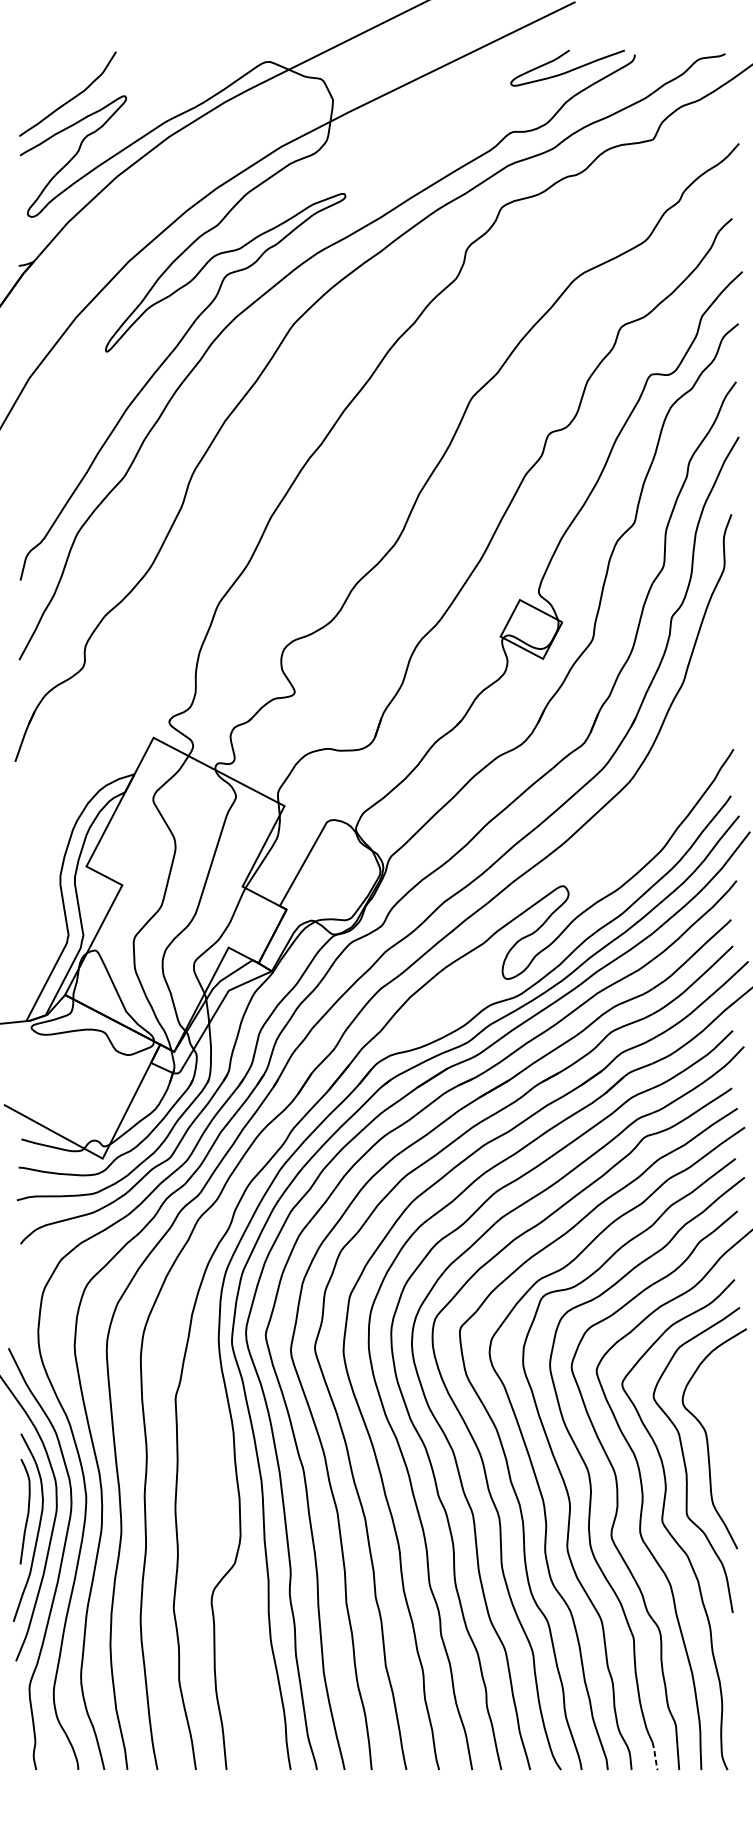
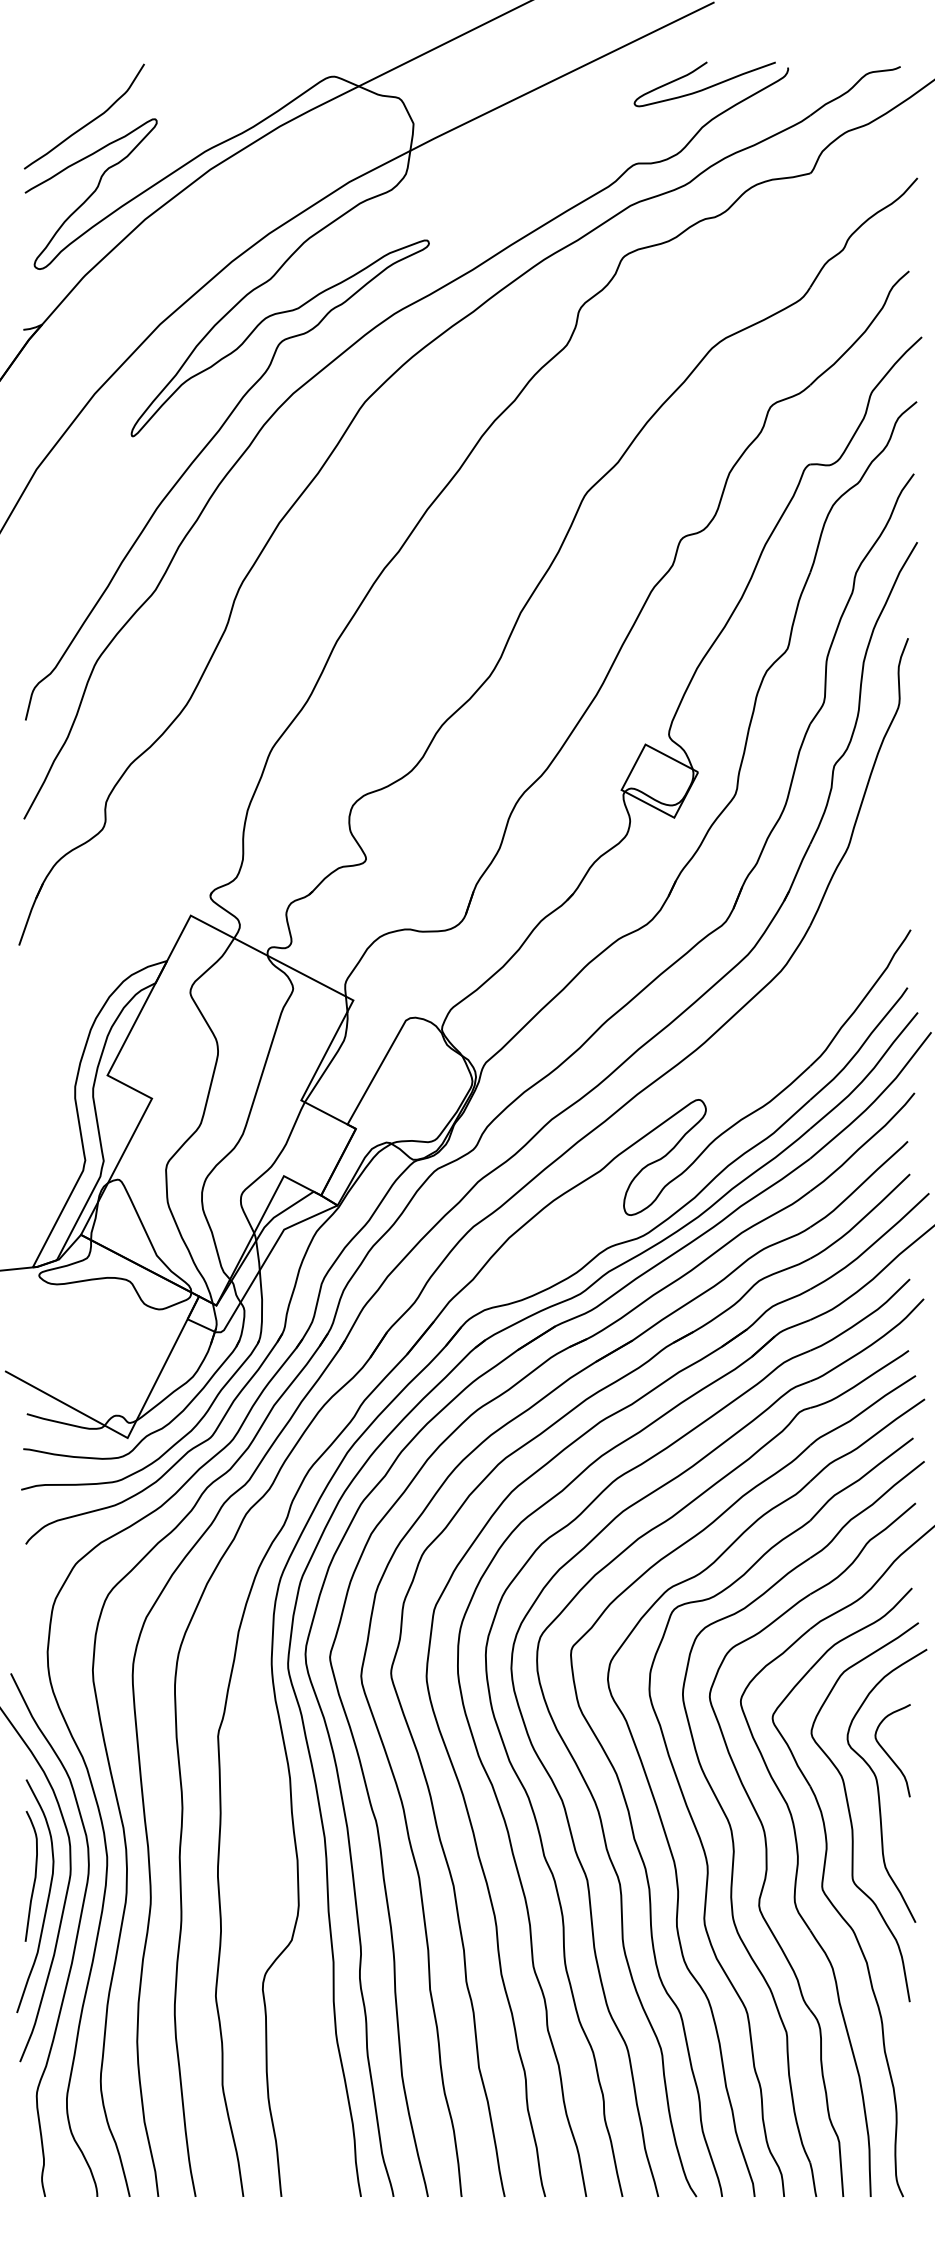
curve: (714, 1411) -> (887, 1752), added
line: (655, 1756) -> (813, 2180), dashed -> solid

